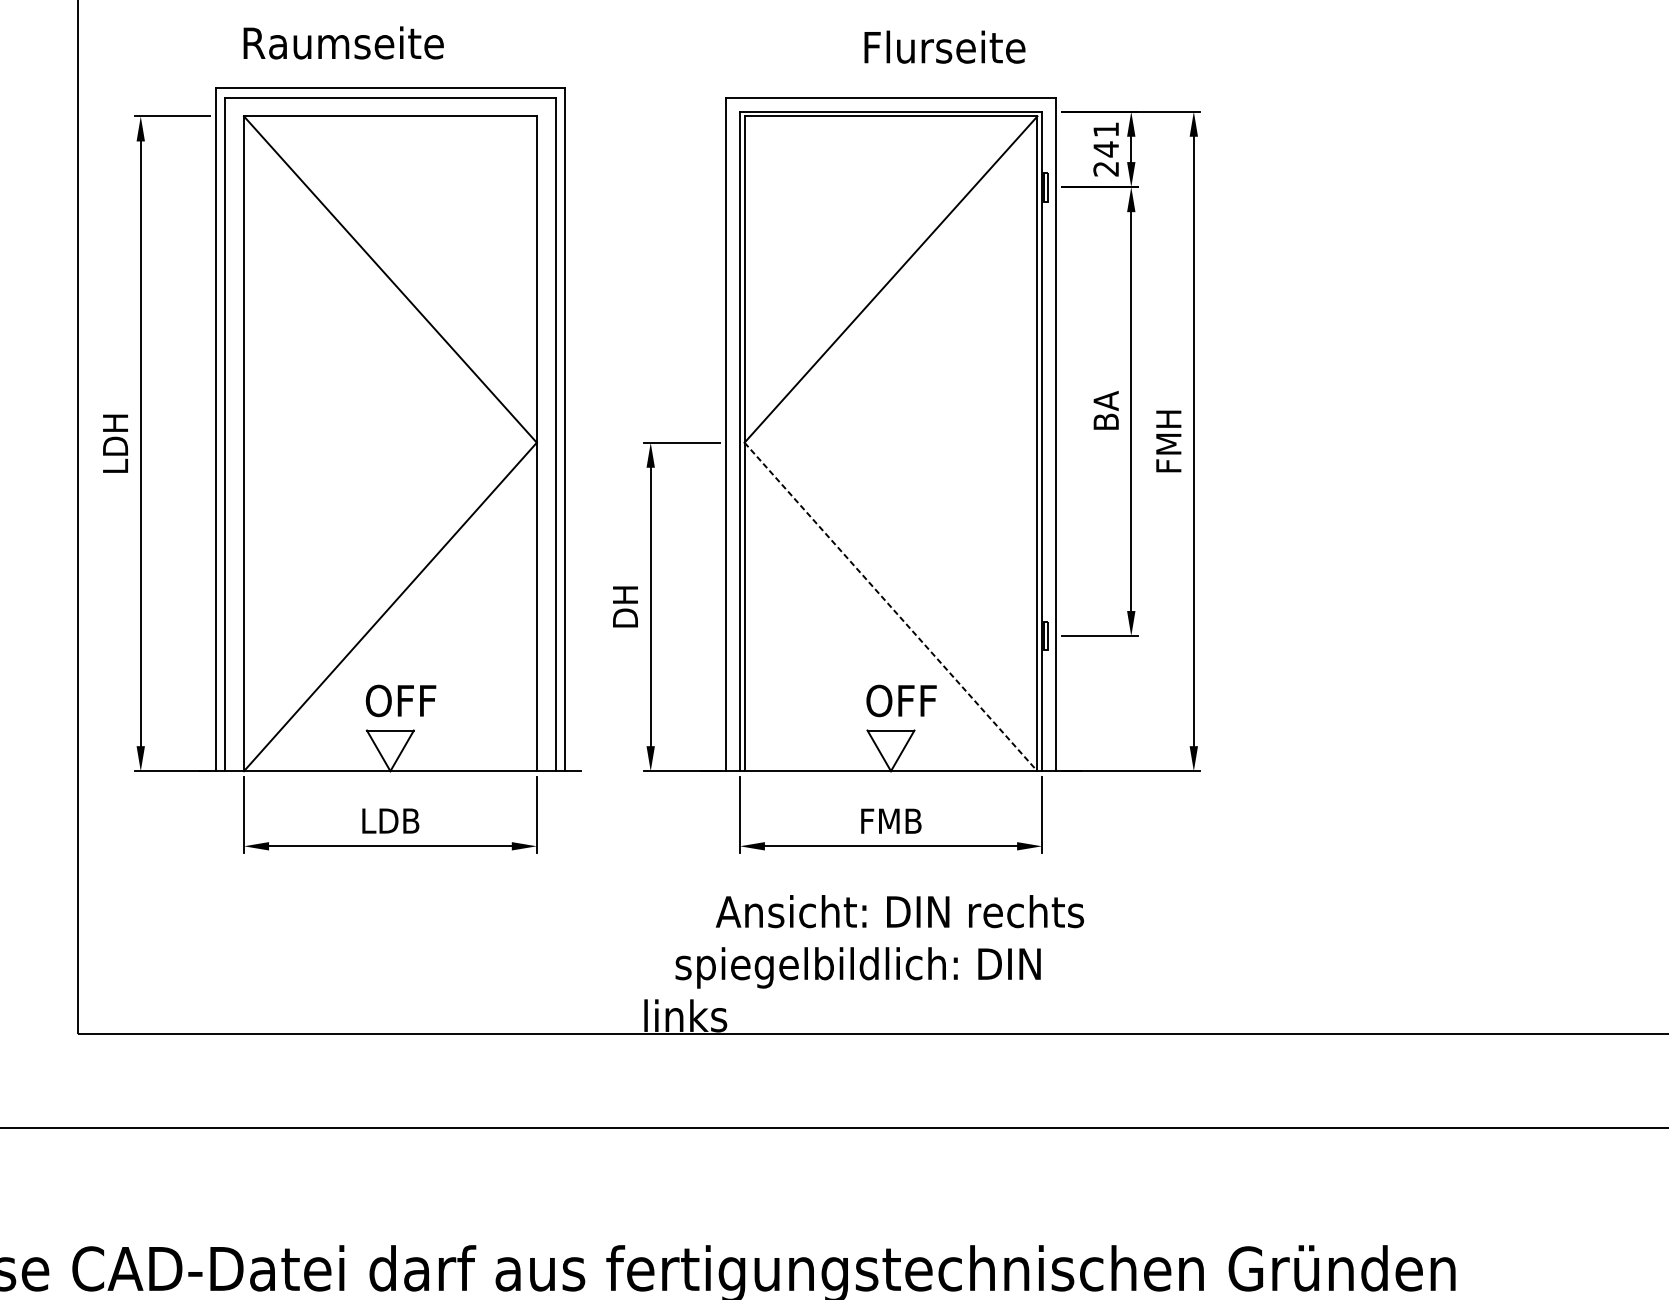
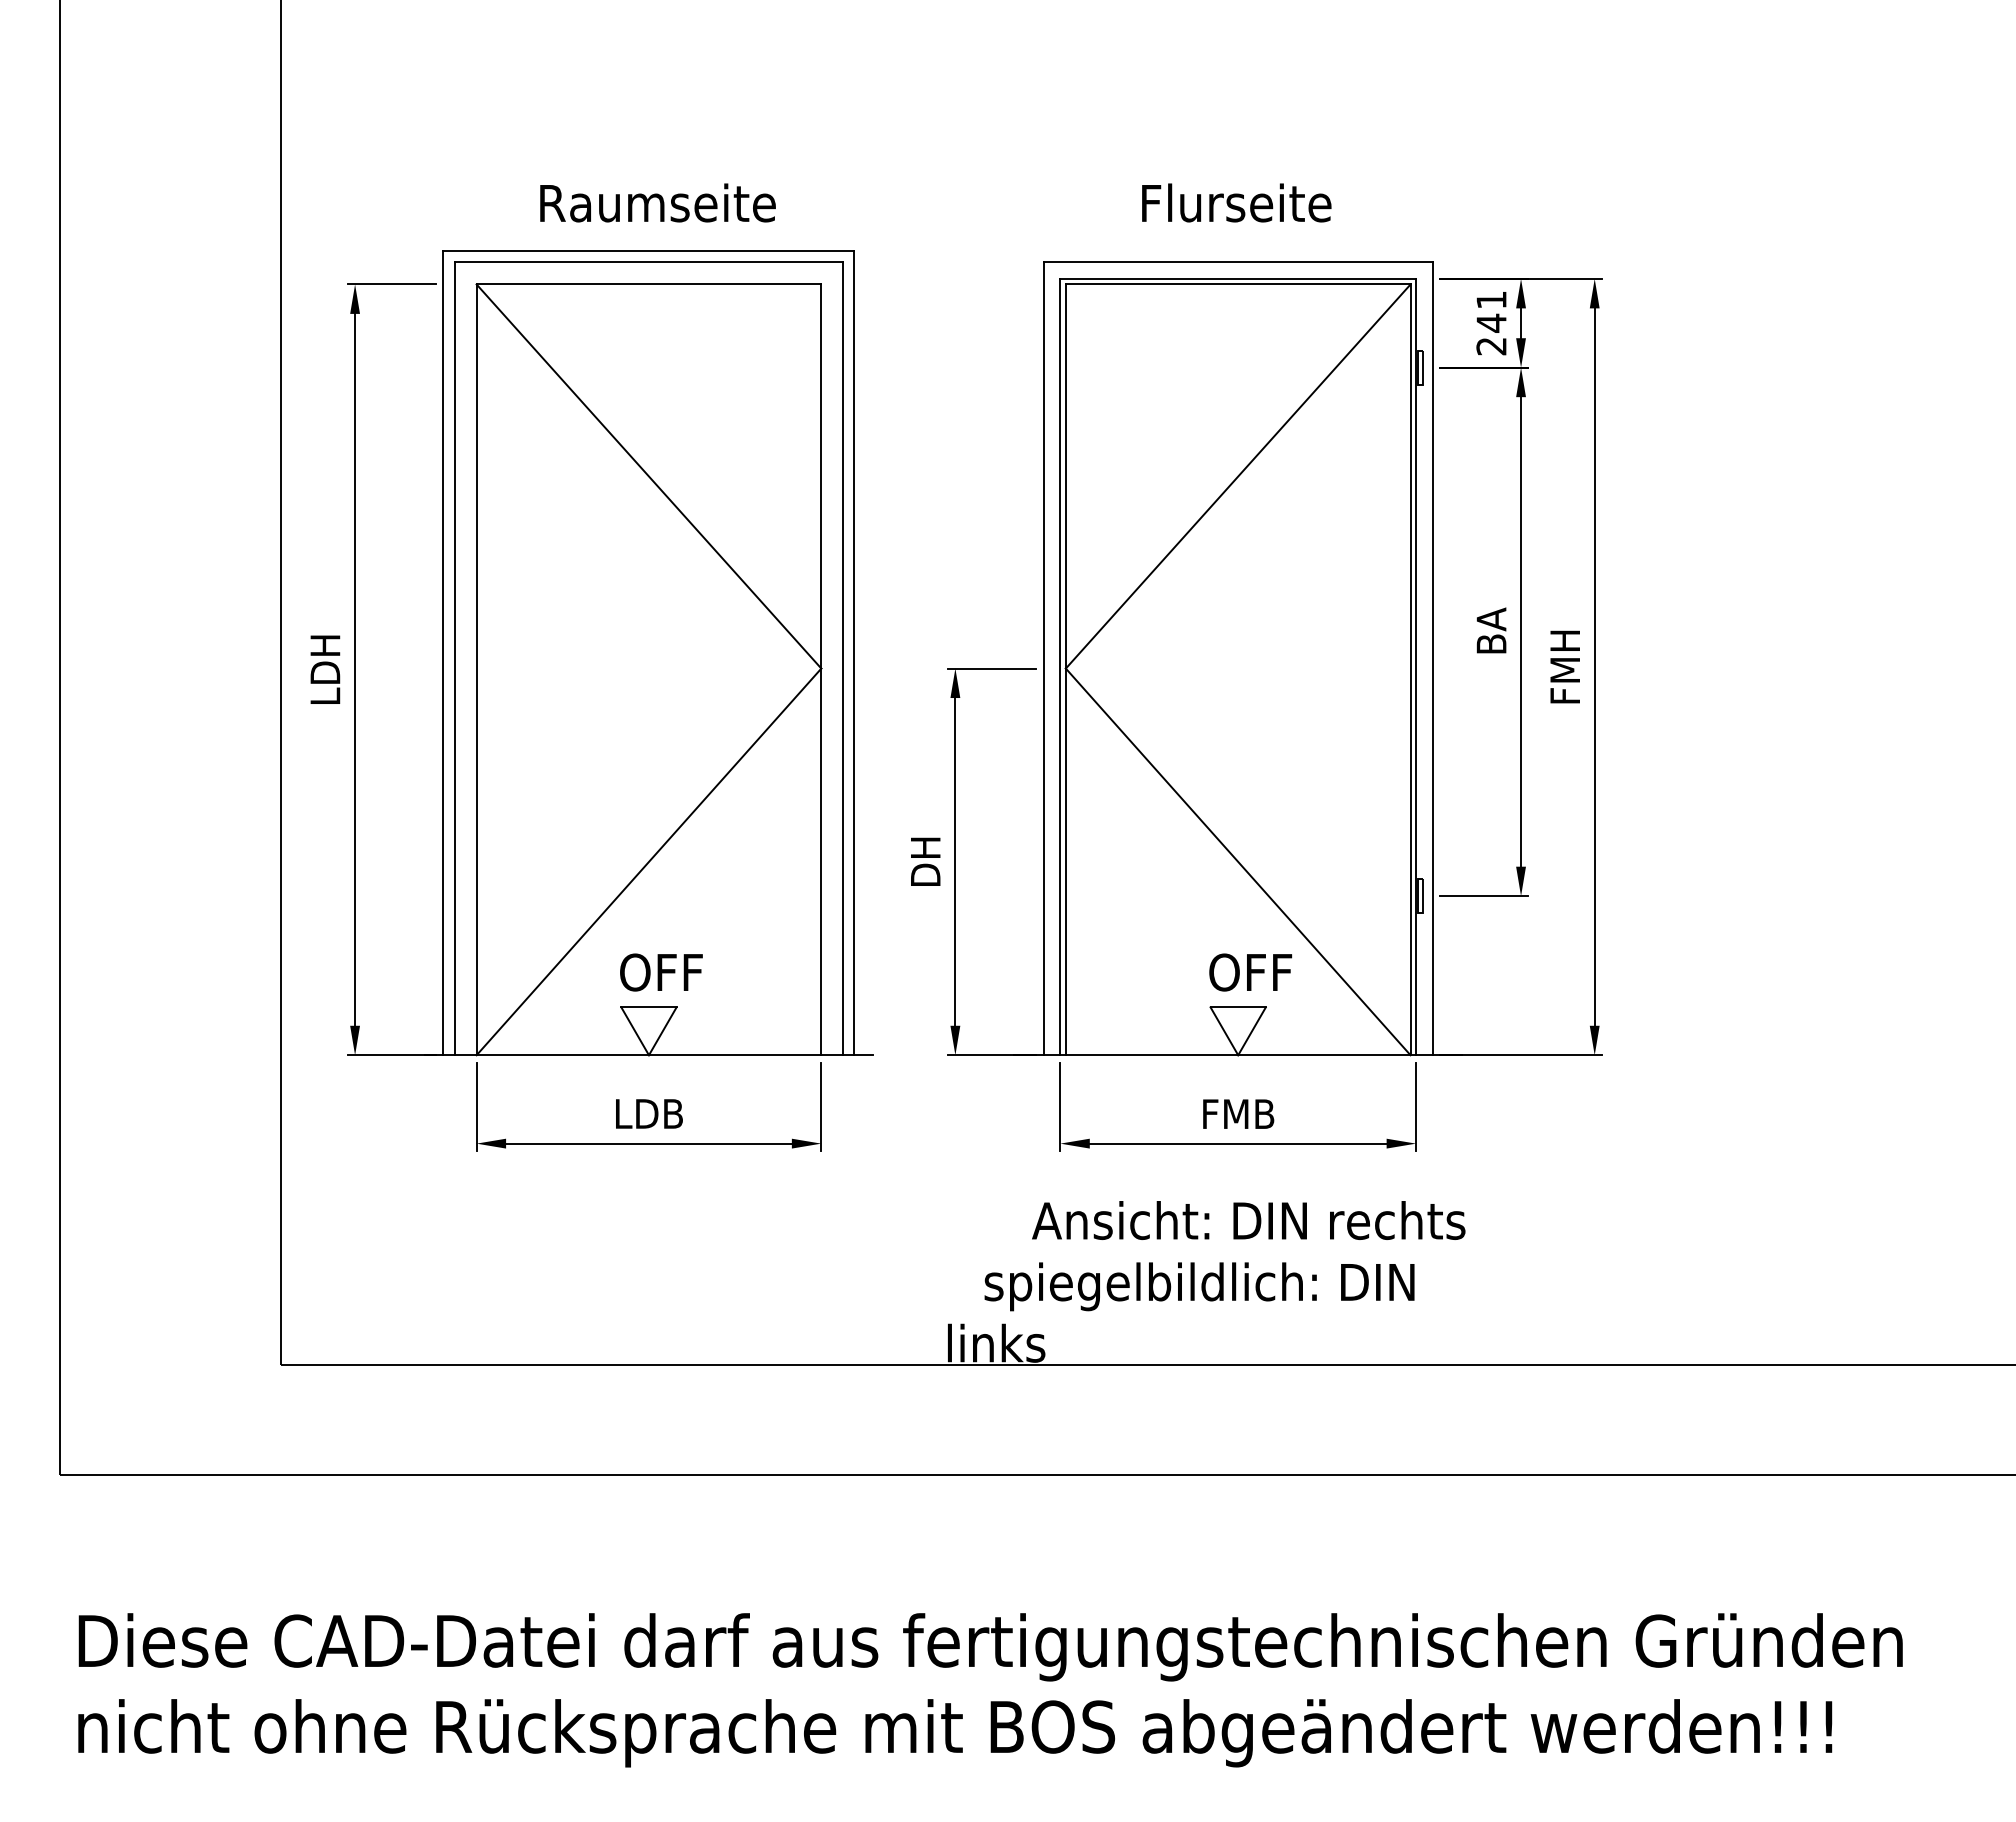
text: (343, 42) -> (657, 202), moved
text: (944, 46) -> (1236, 202), moved
line: (891, 607) -> (1238, 862), dashed -> solid

